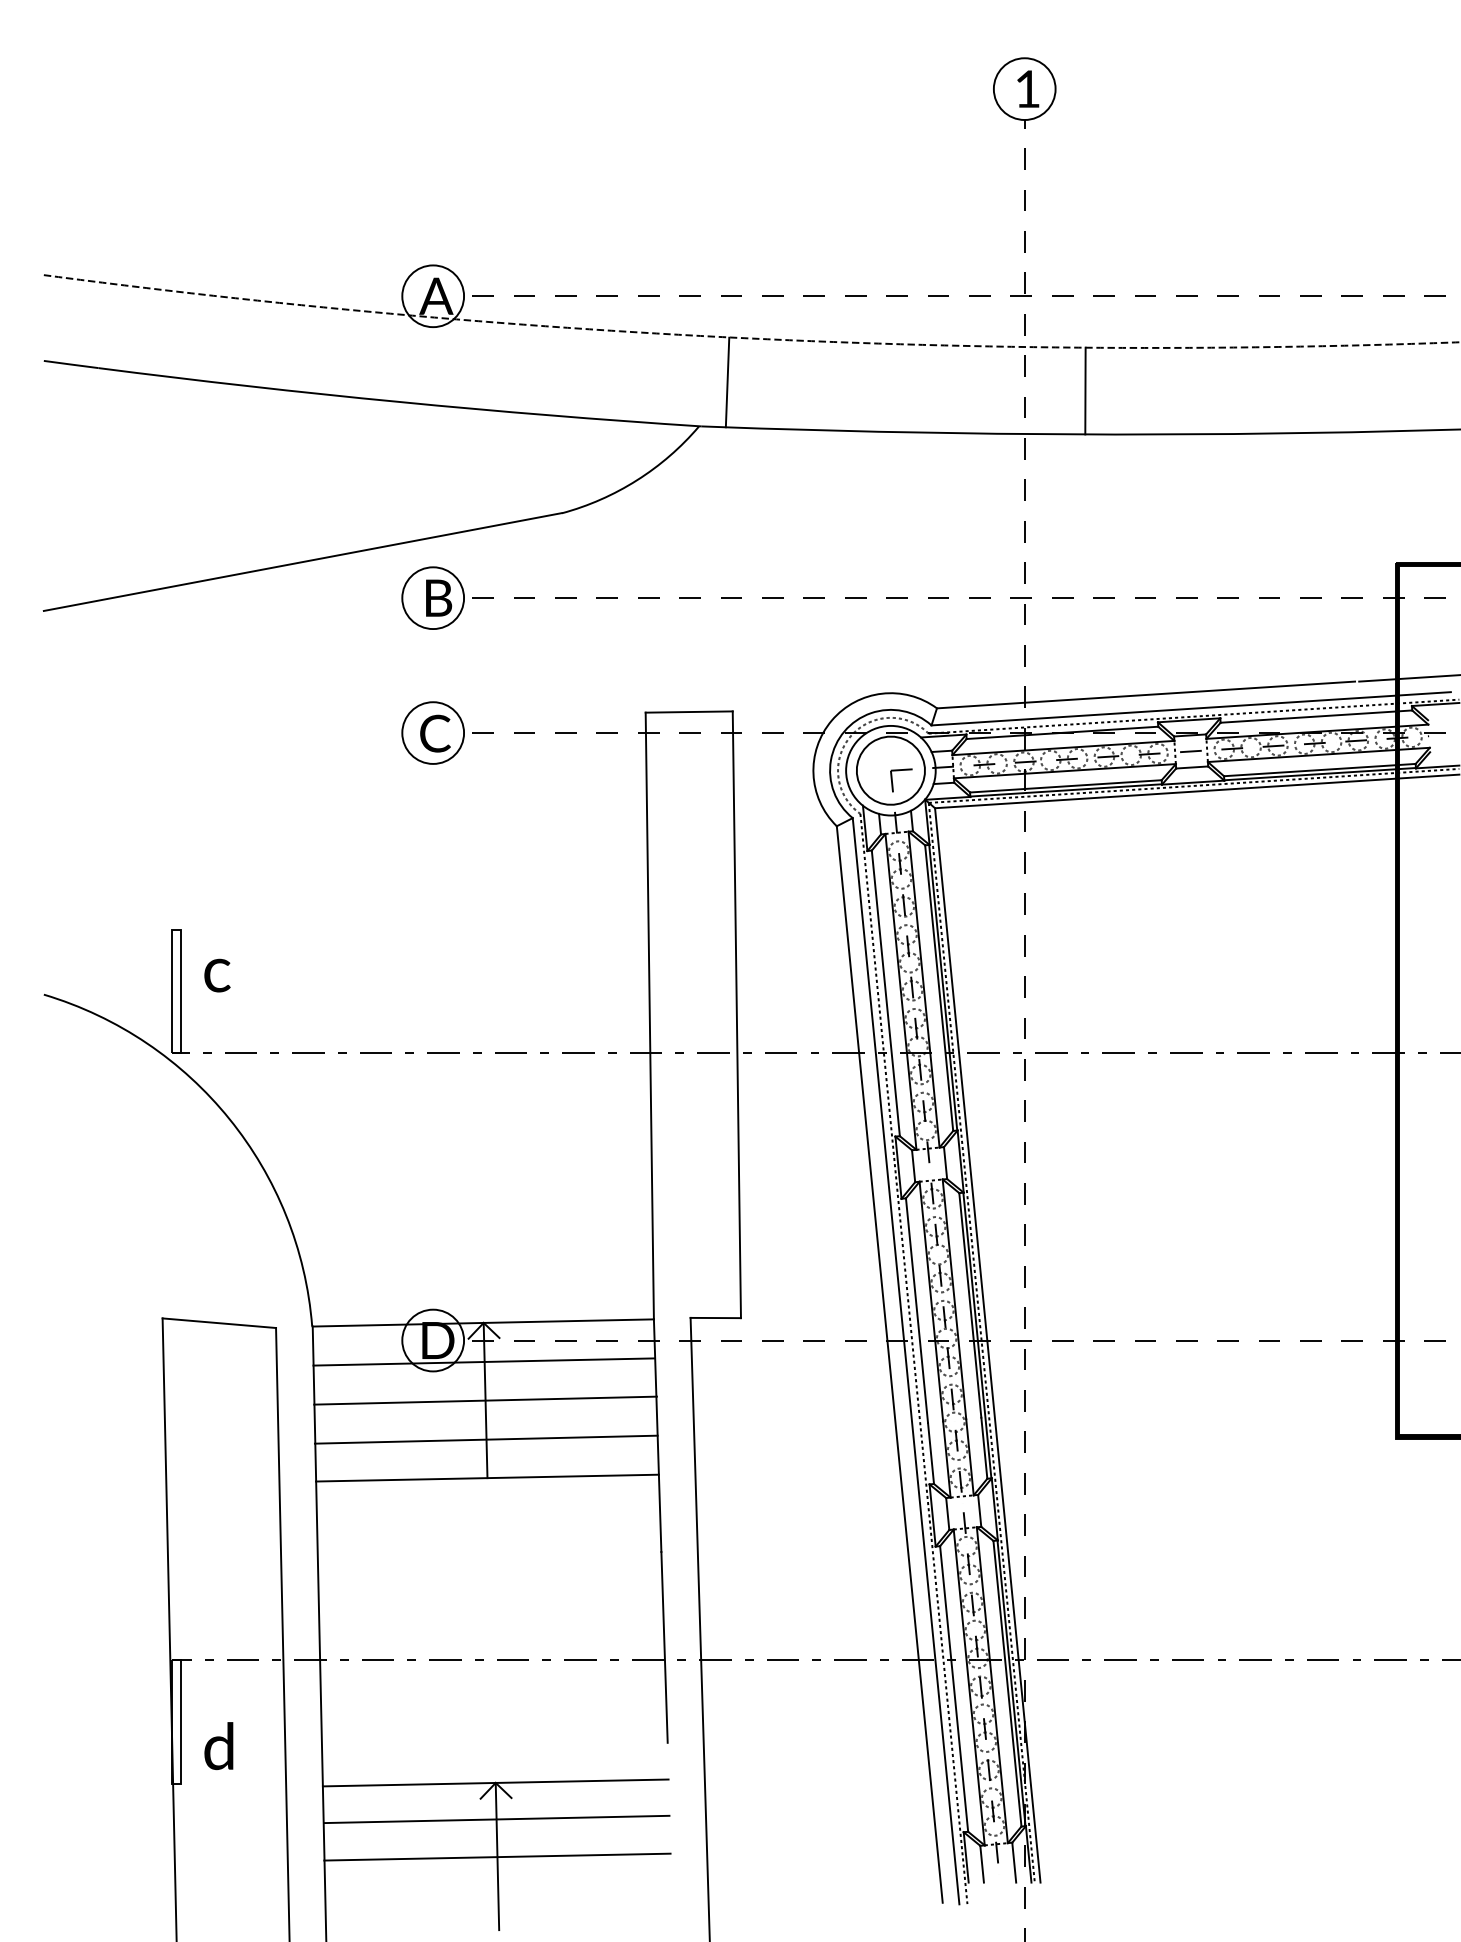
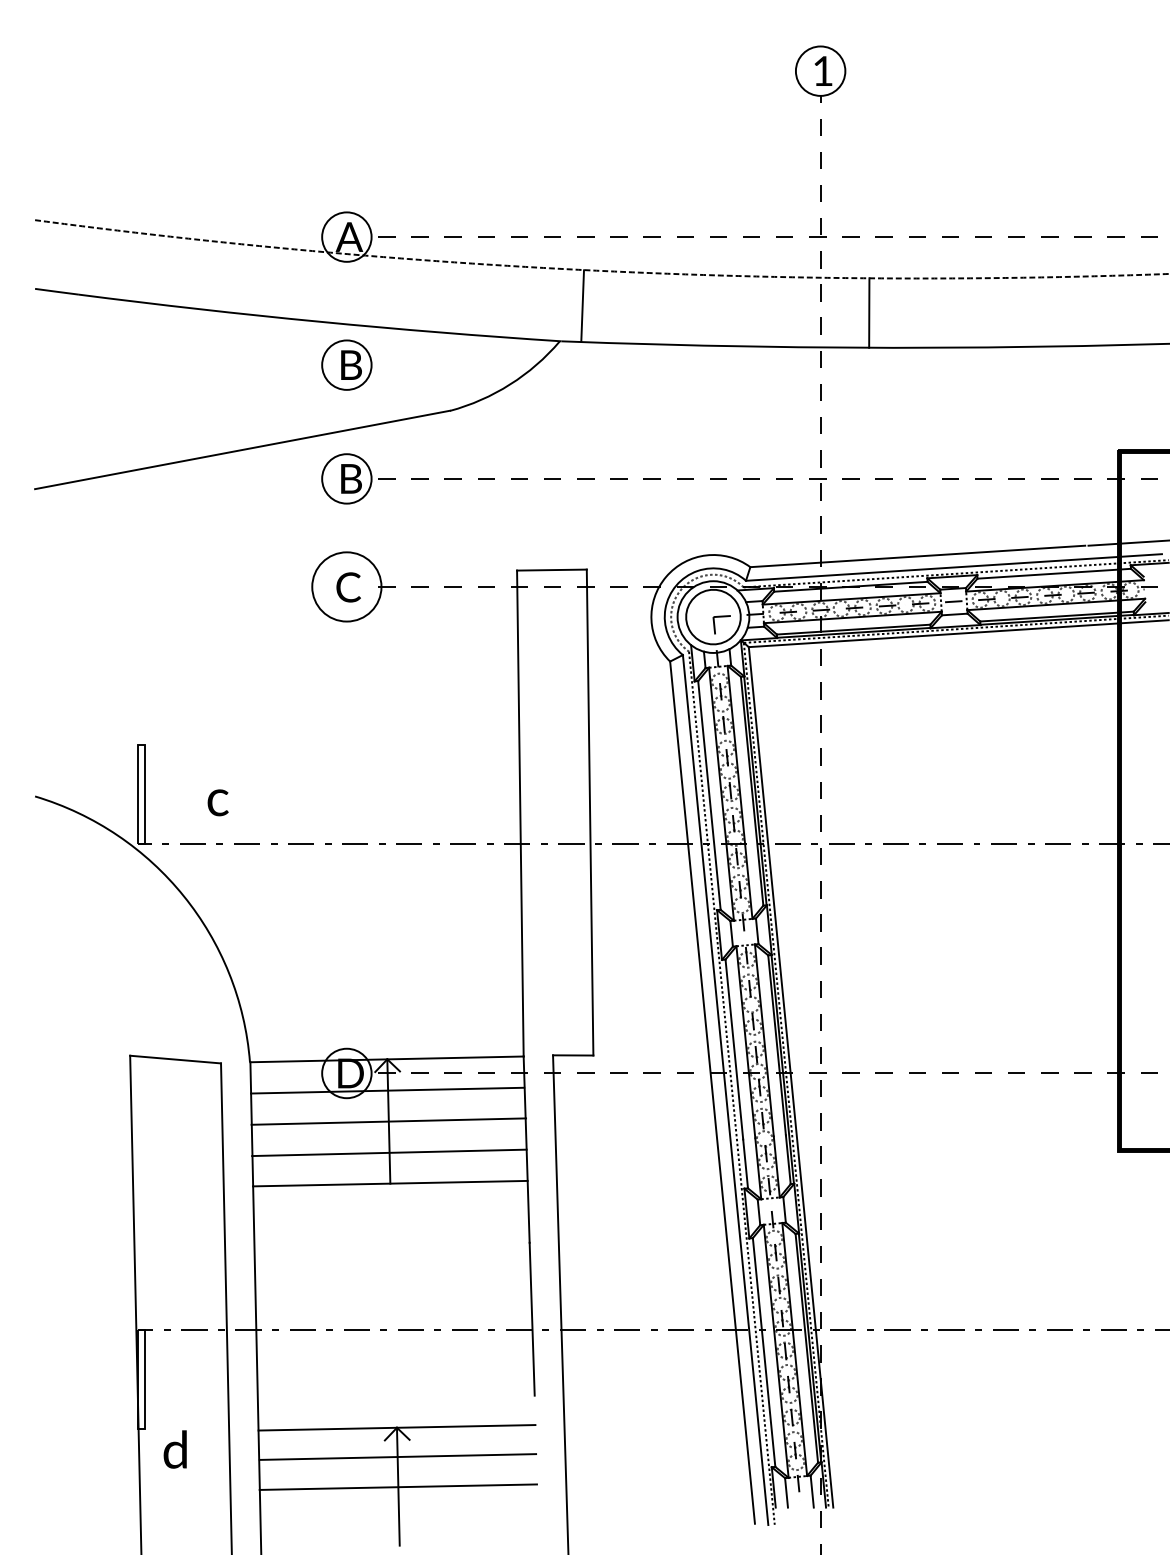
part: (432, 455) -> (346, 364), added
circle: (433, 732) -> (347, 586), size x1.4
text: (217, 975) -> (218, 802), moved
text: (218, 1746) -> (174, 1449), moved

